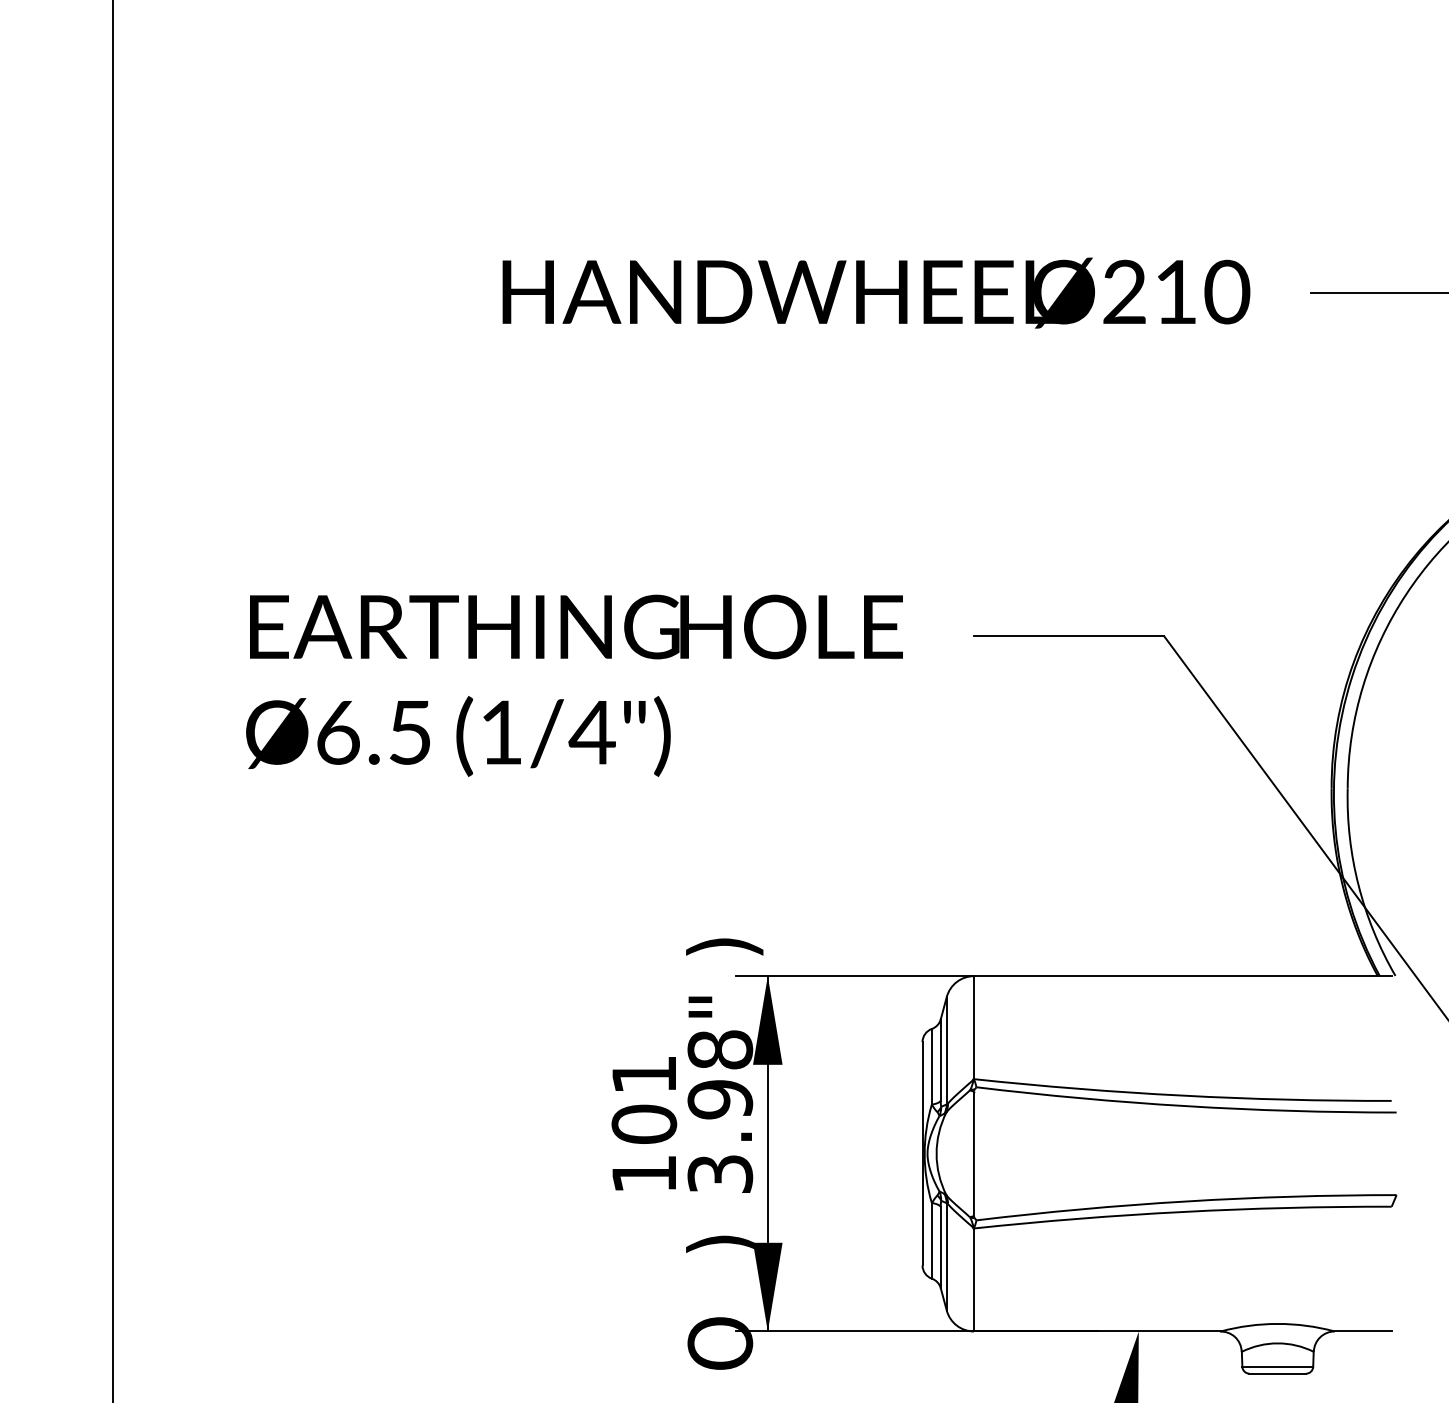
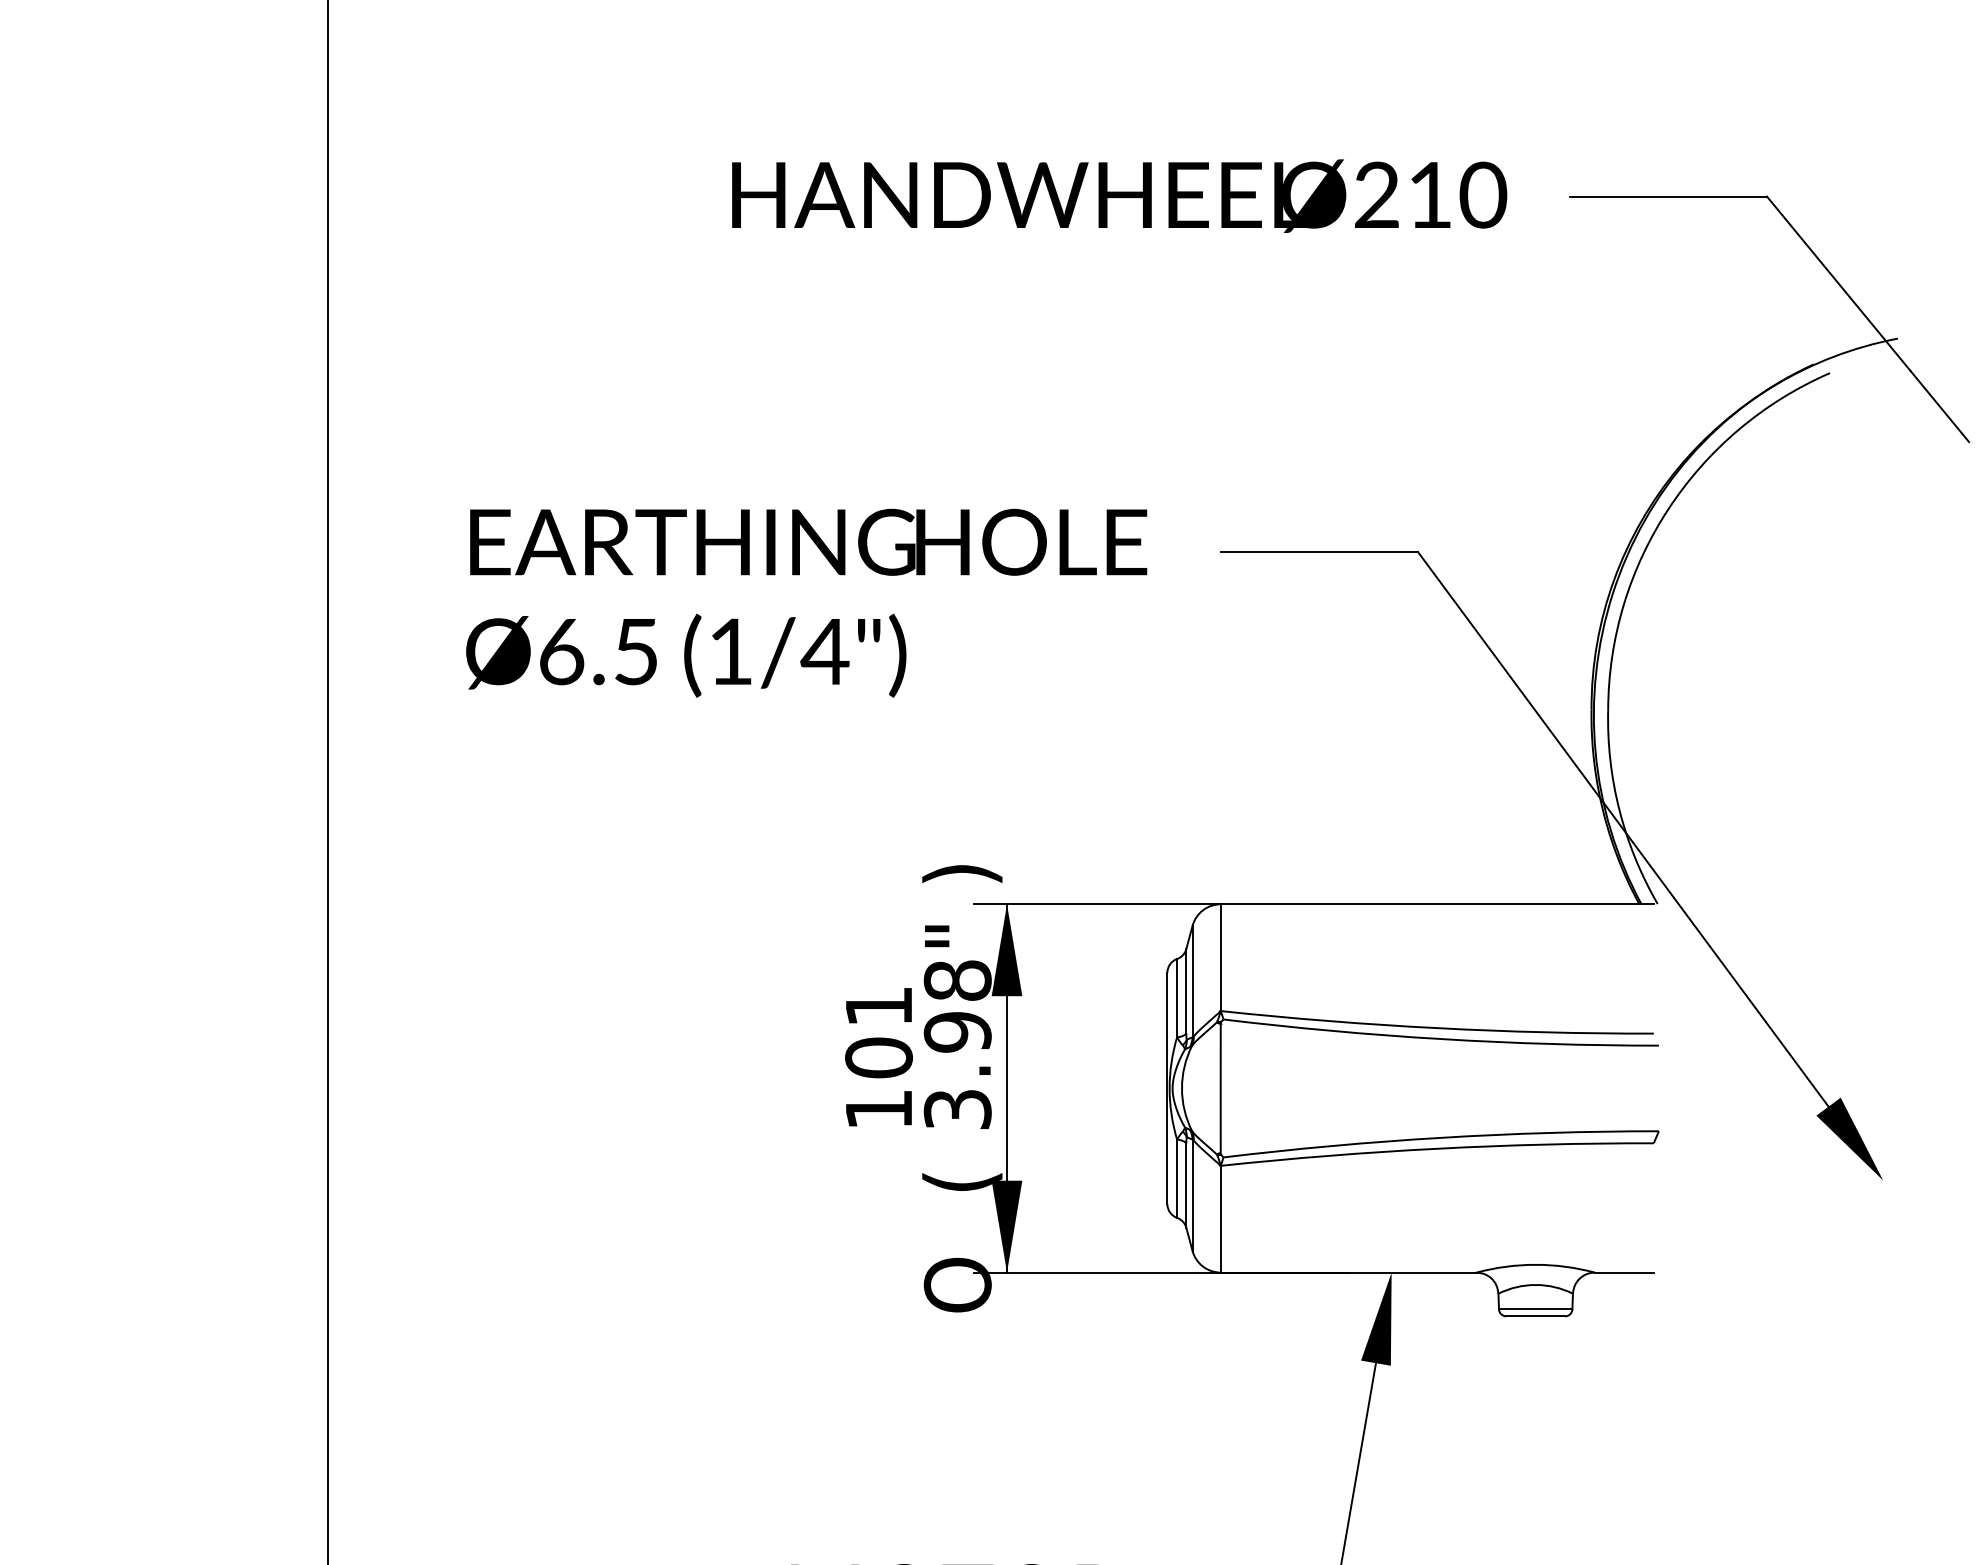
text: (724, 1244) -> (962, 1182), ) -> (

